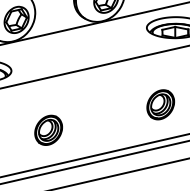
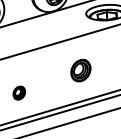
part: (160, 104) -> (80, 70), moved
part: (48, 129) -> (19, 92), size x0.6

